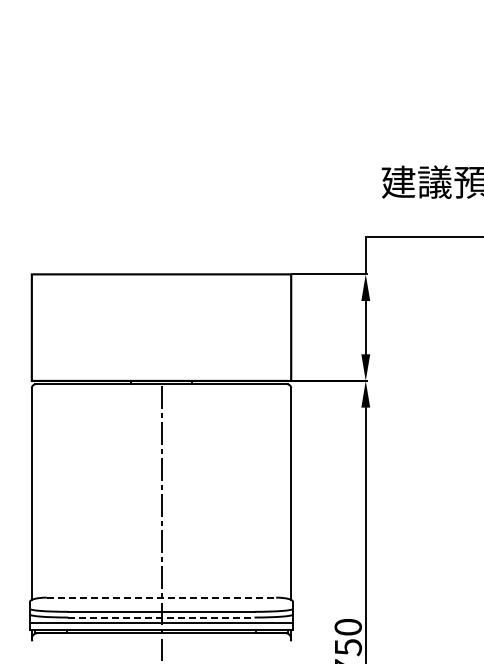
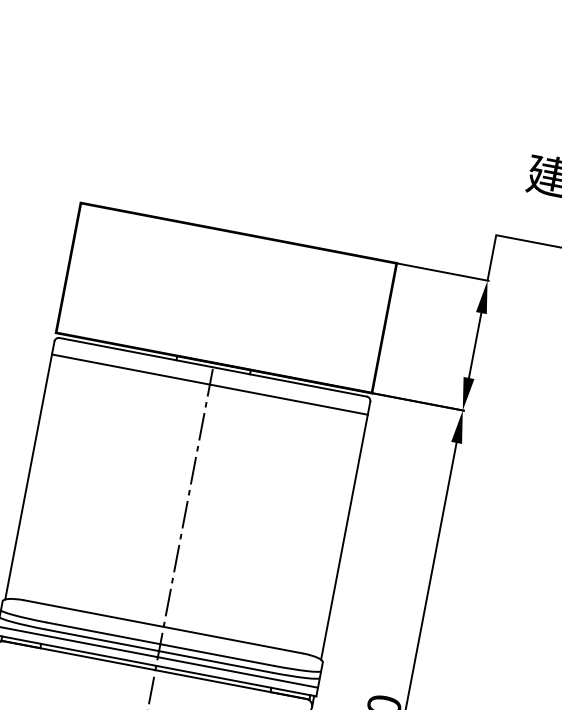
line: (161, 398) -> (209, 384), added
line: (161, 597) -> (163, 626), dashed -> solid
line: (162, 617) -> (160, 651), dashed -> solid

